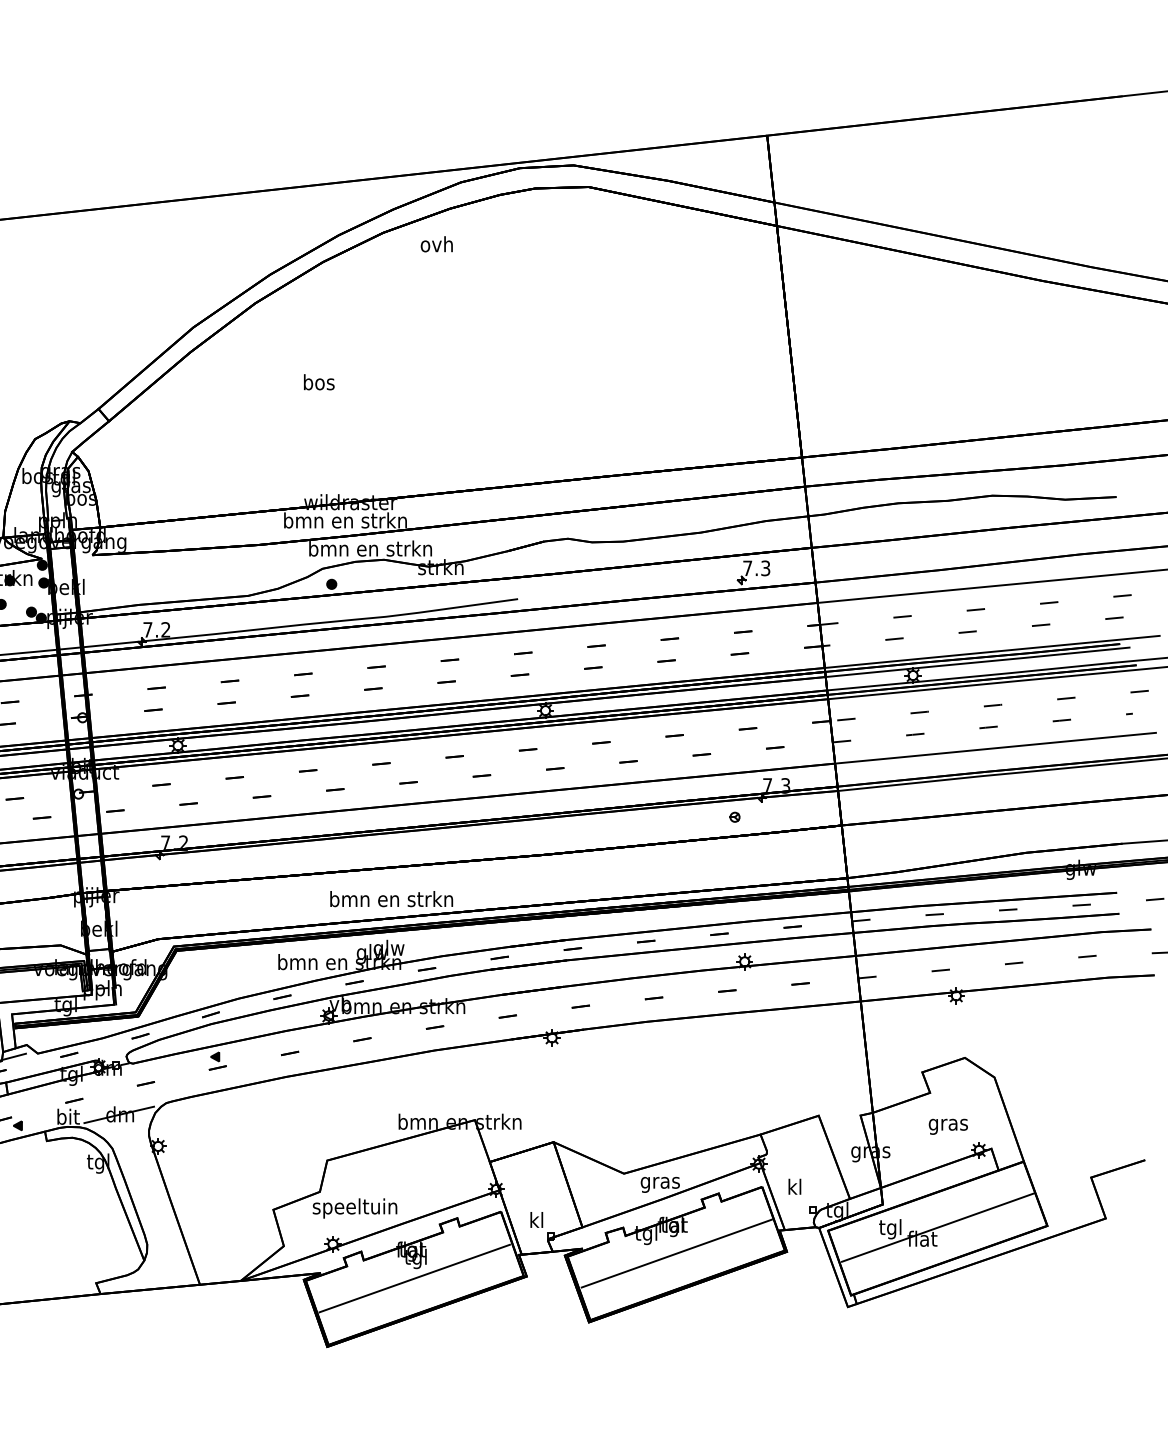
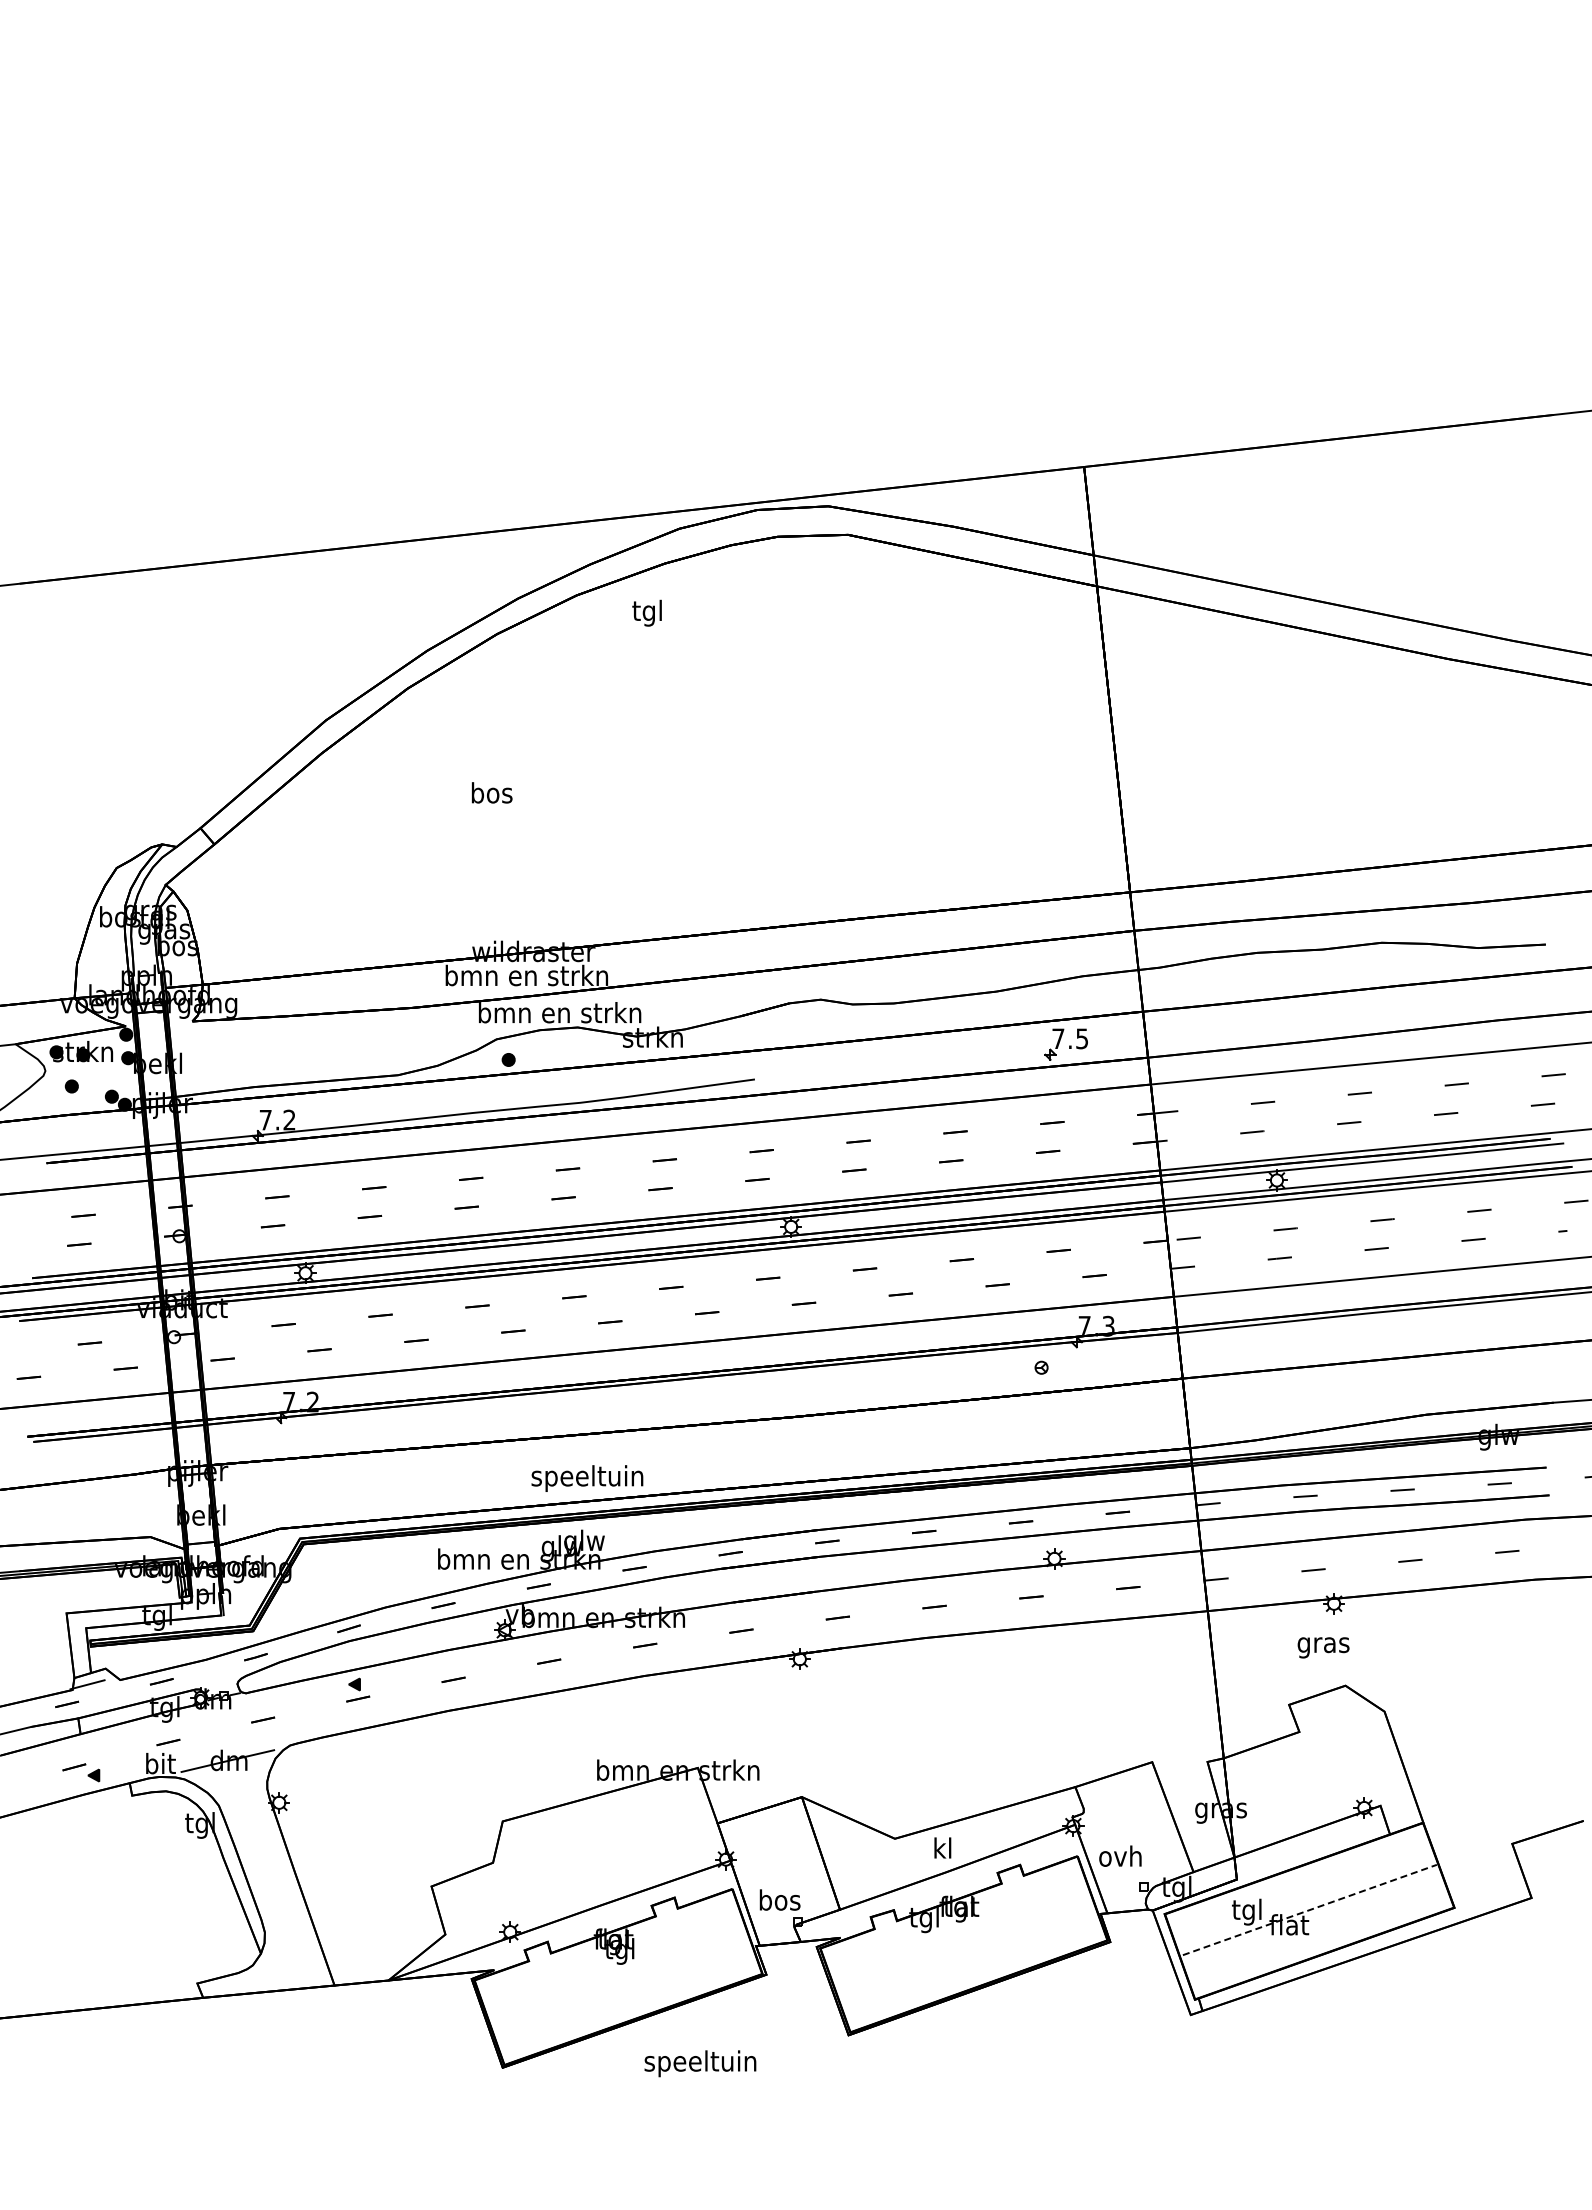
text: (436, 245) -> (647, 612), ovh -> tgl
text: (765, 568) -> (1082, 1038), 7.3 -> 7.5
text: (391, 901) -> (587, 1478), bmn en strkn -> speeltuin
text: (948, 1126) -> (1323, 1647), moved
text: (660, 1182) -> (942, 1850), gras -> kl
text: (794, 1186) -> (1120, 1855), kl -> ovh
text: (355, 1208) -> (700, 2063), moved
text: (536, 1219) -> (779, 1899), kl -> bos
line: (937, 1227) -> (1309, 1910), solid -> dashed
line: (676, 1253) -> (964, 1944), removed
line: (414, 1277) -> (618, 1976), removed

